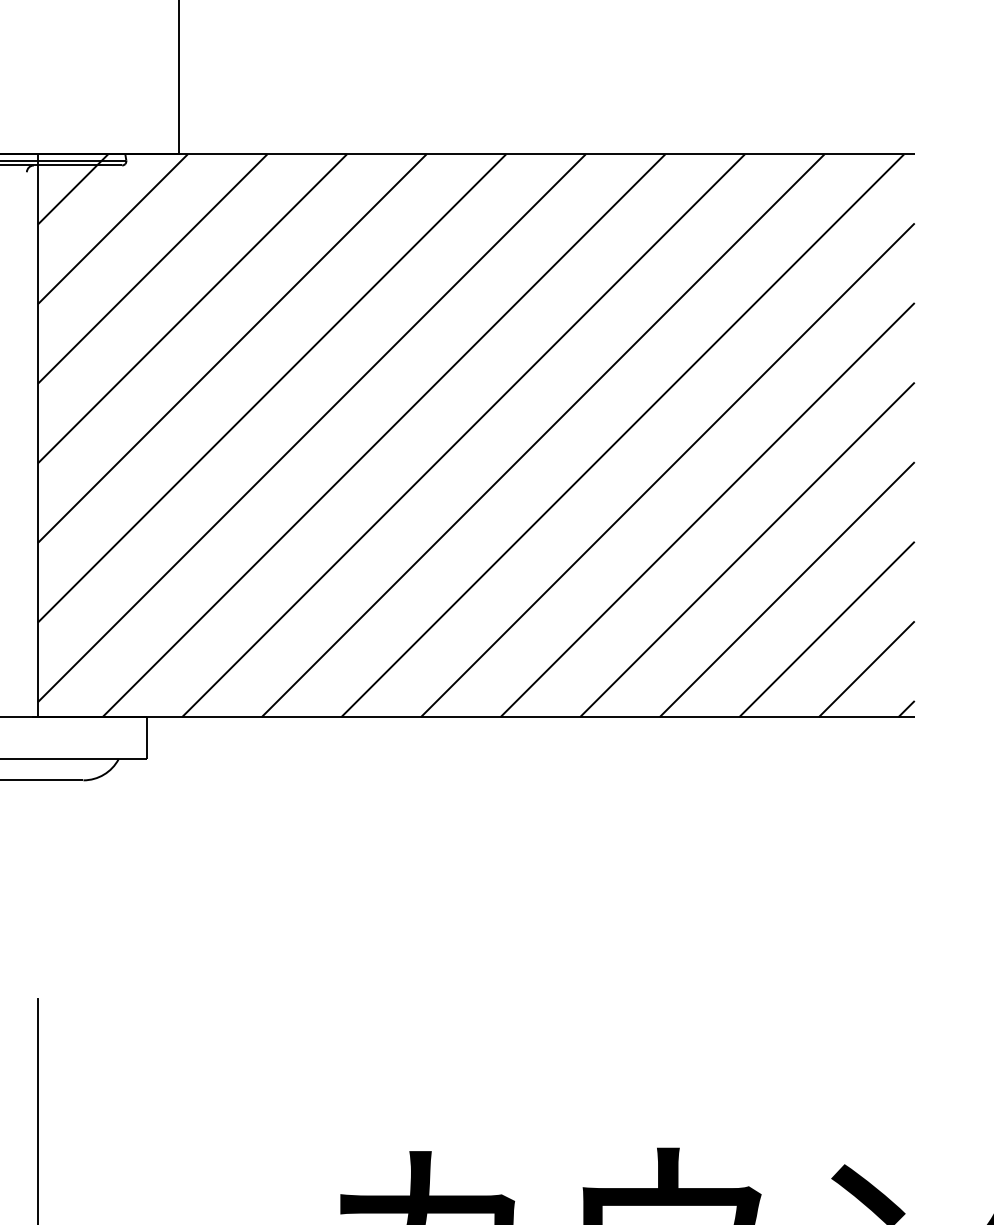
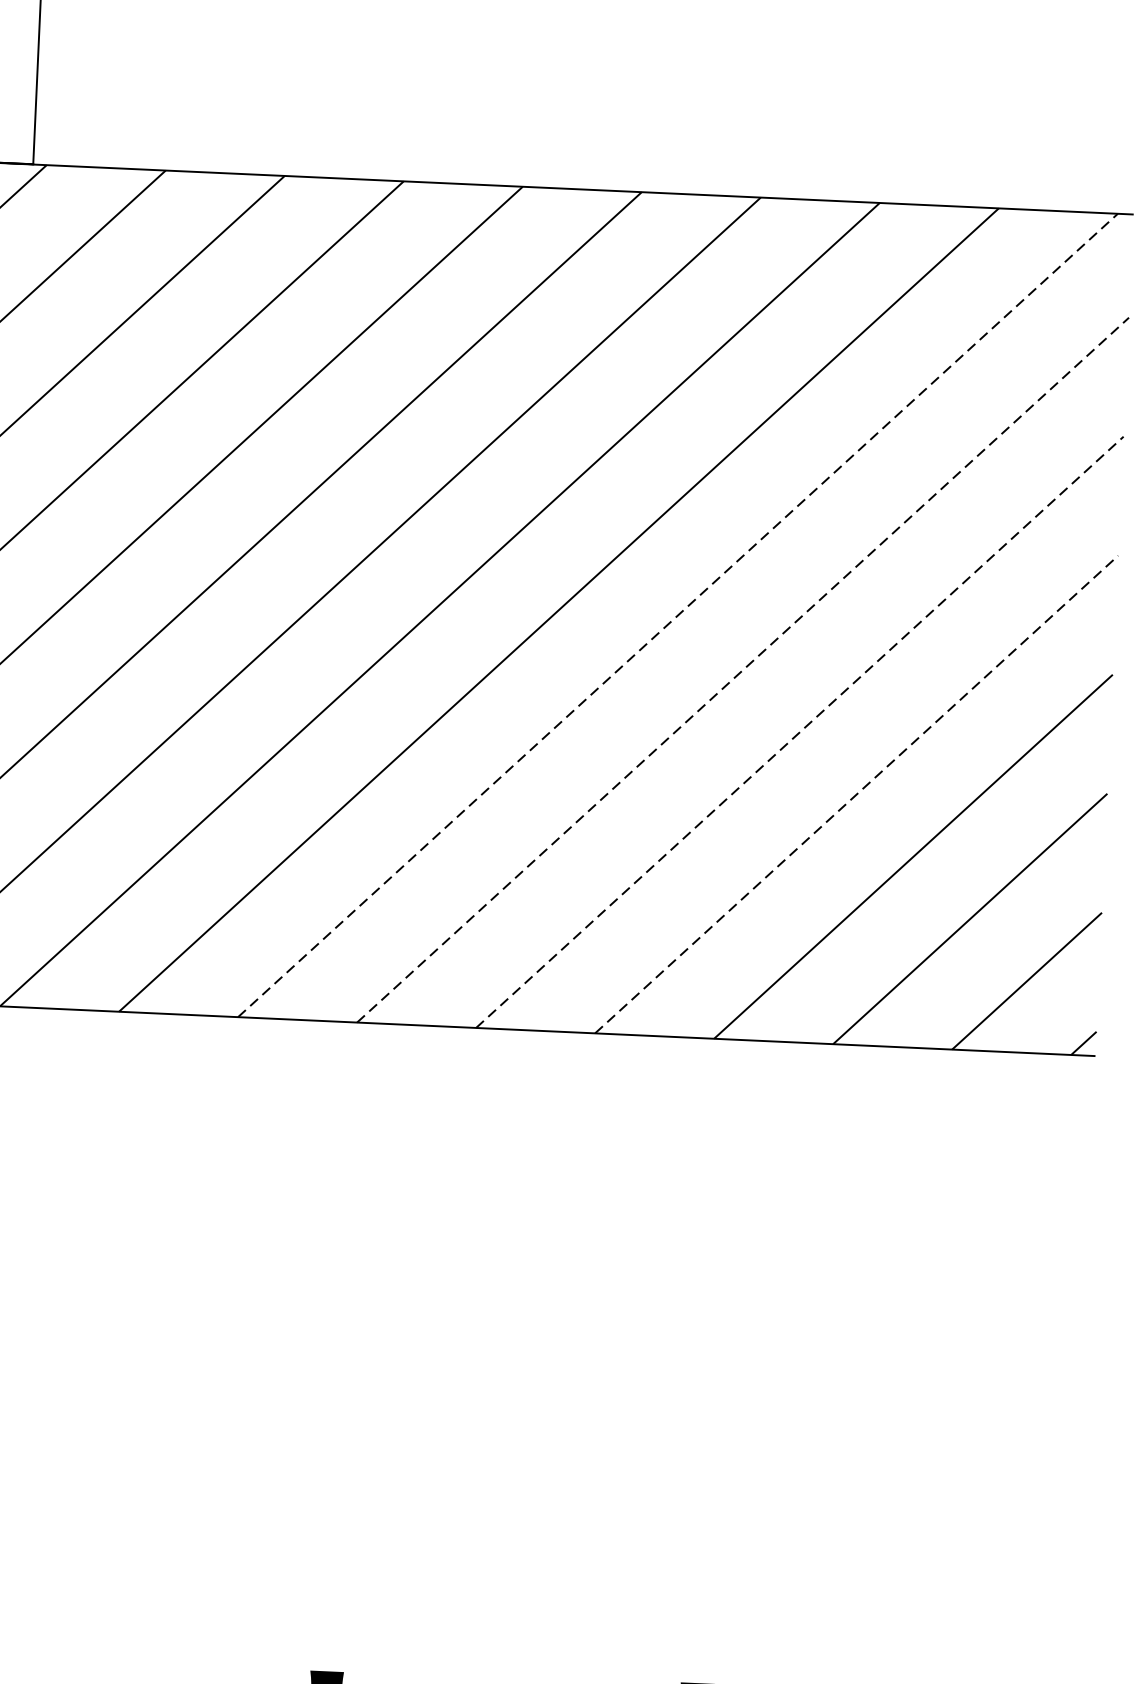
line: (622, 435) -> (677, 615), solid -> dashed
line: (668, 469) -> (744, 668), solid -> dashed
line: (707, 510) -> (799, 732), solid -> dashed
line: (747, 549) -> (856, 793), solid -> dashed

